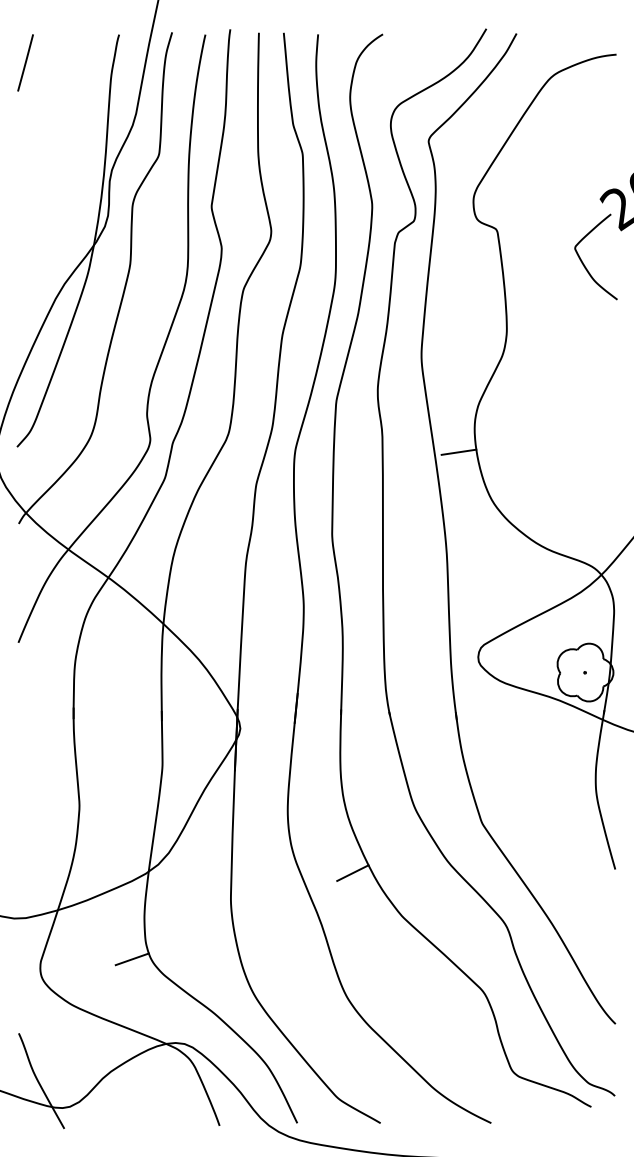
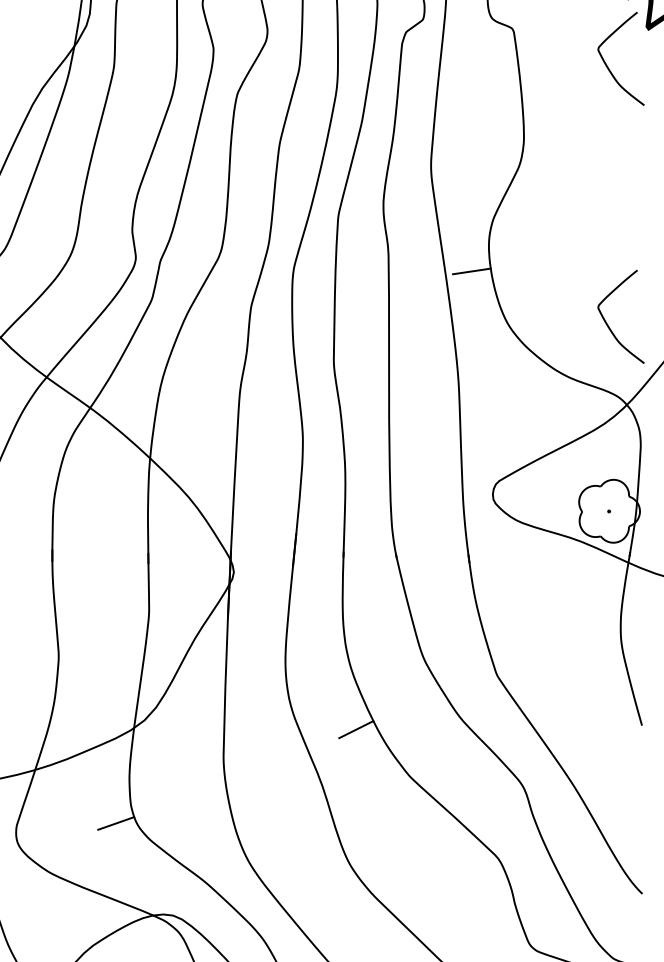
curve: (583, 499) -> (607, 322), added

